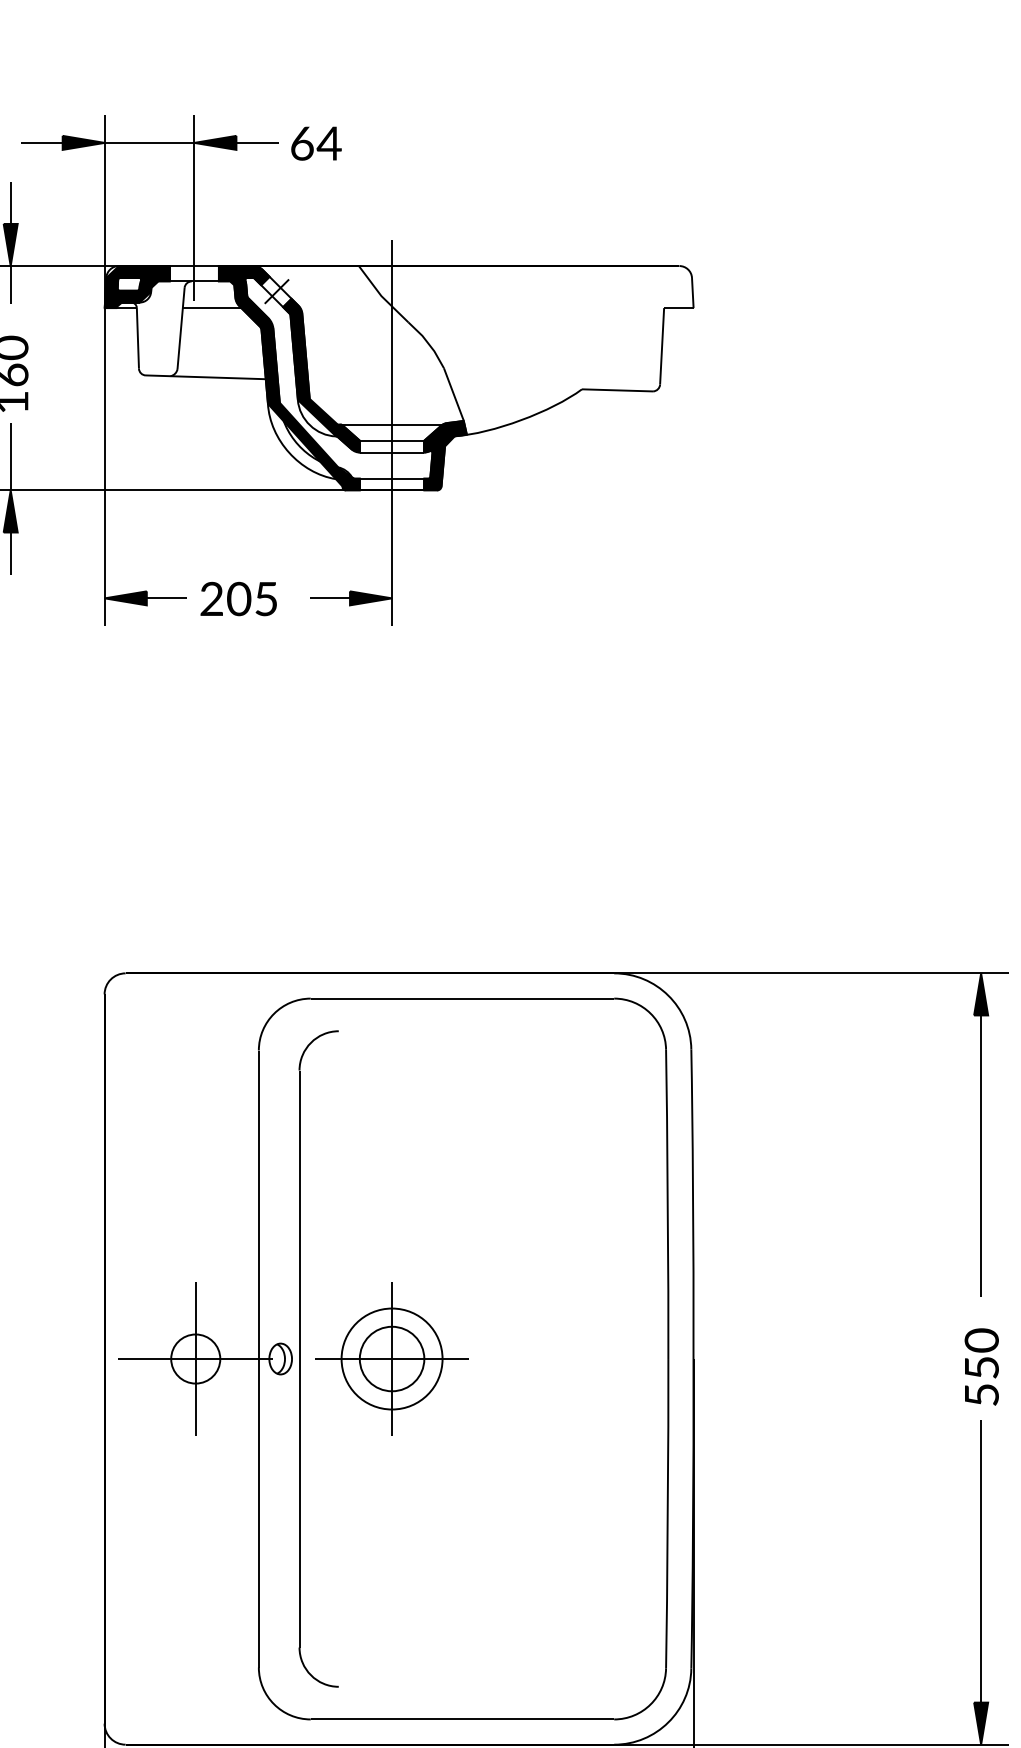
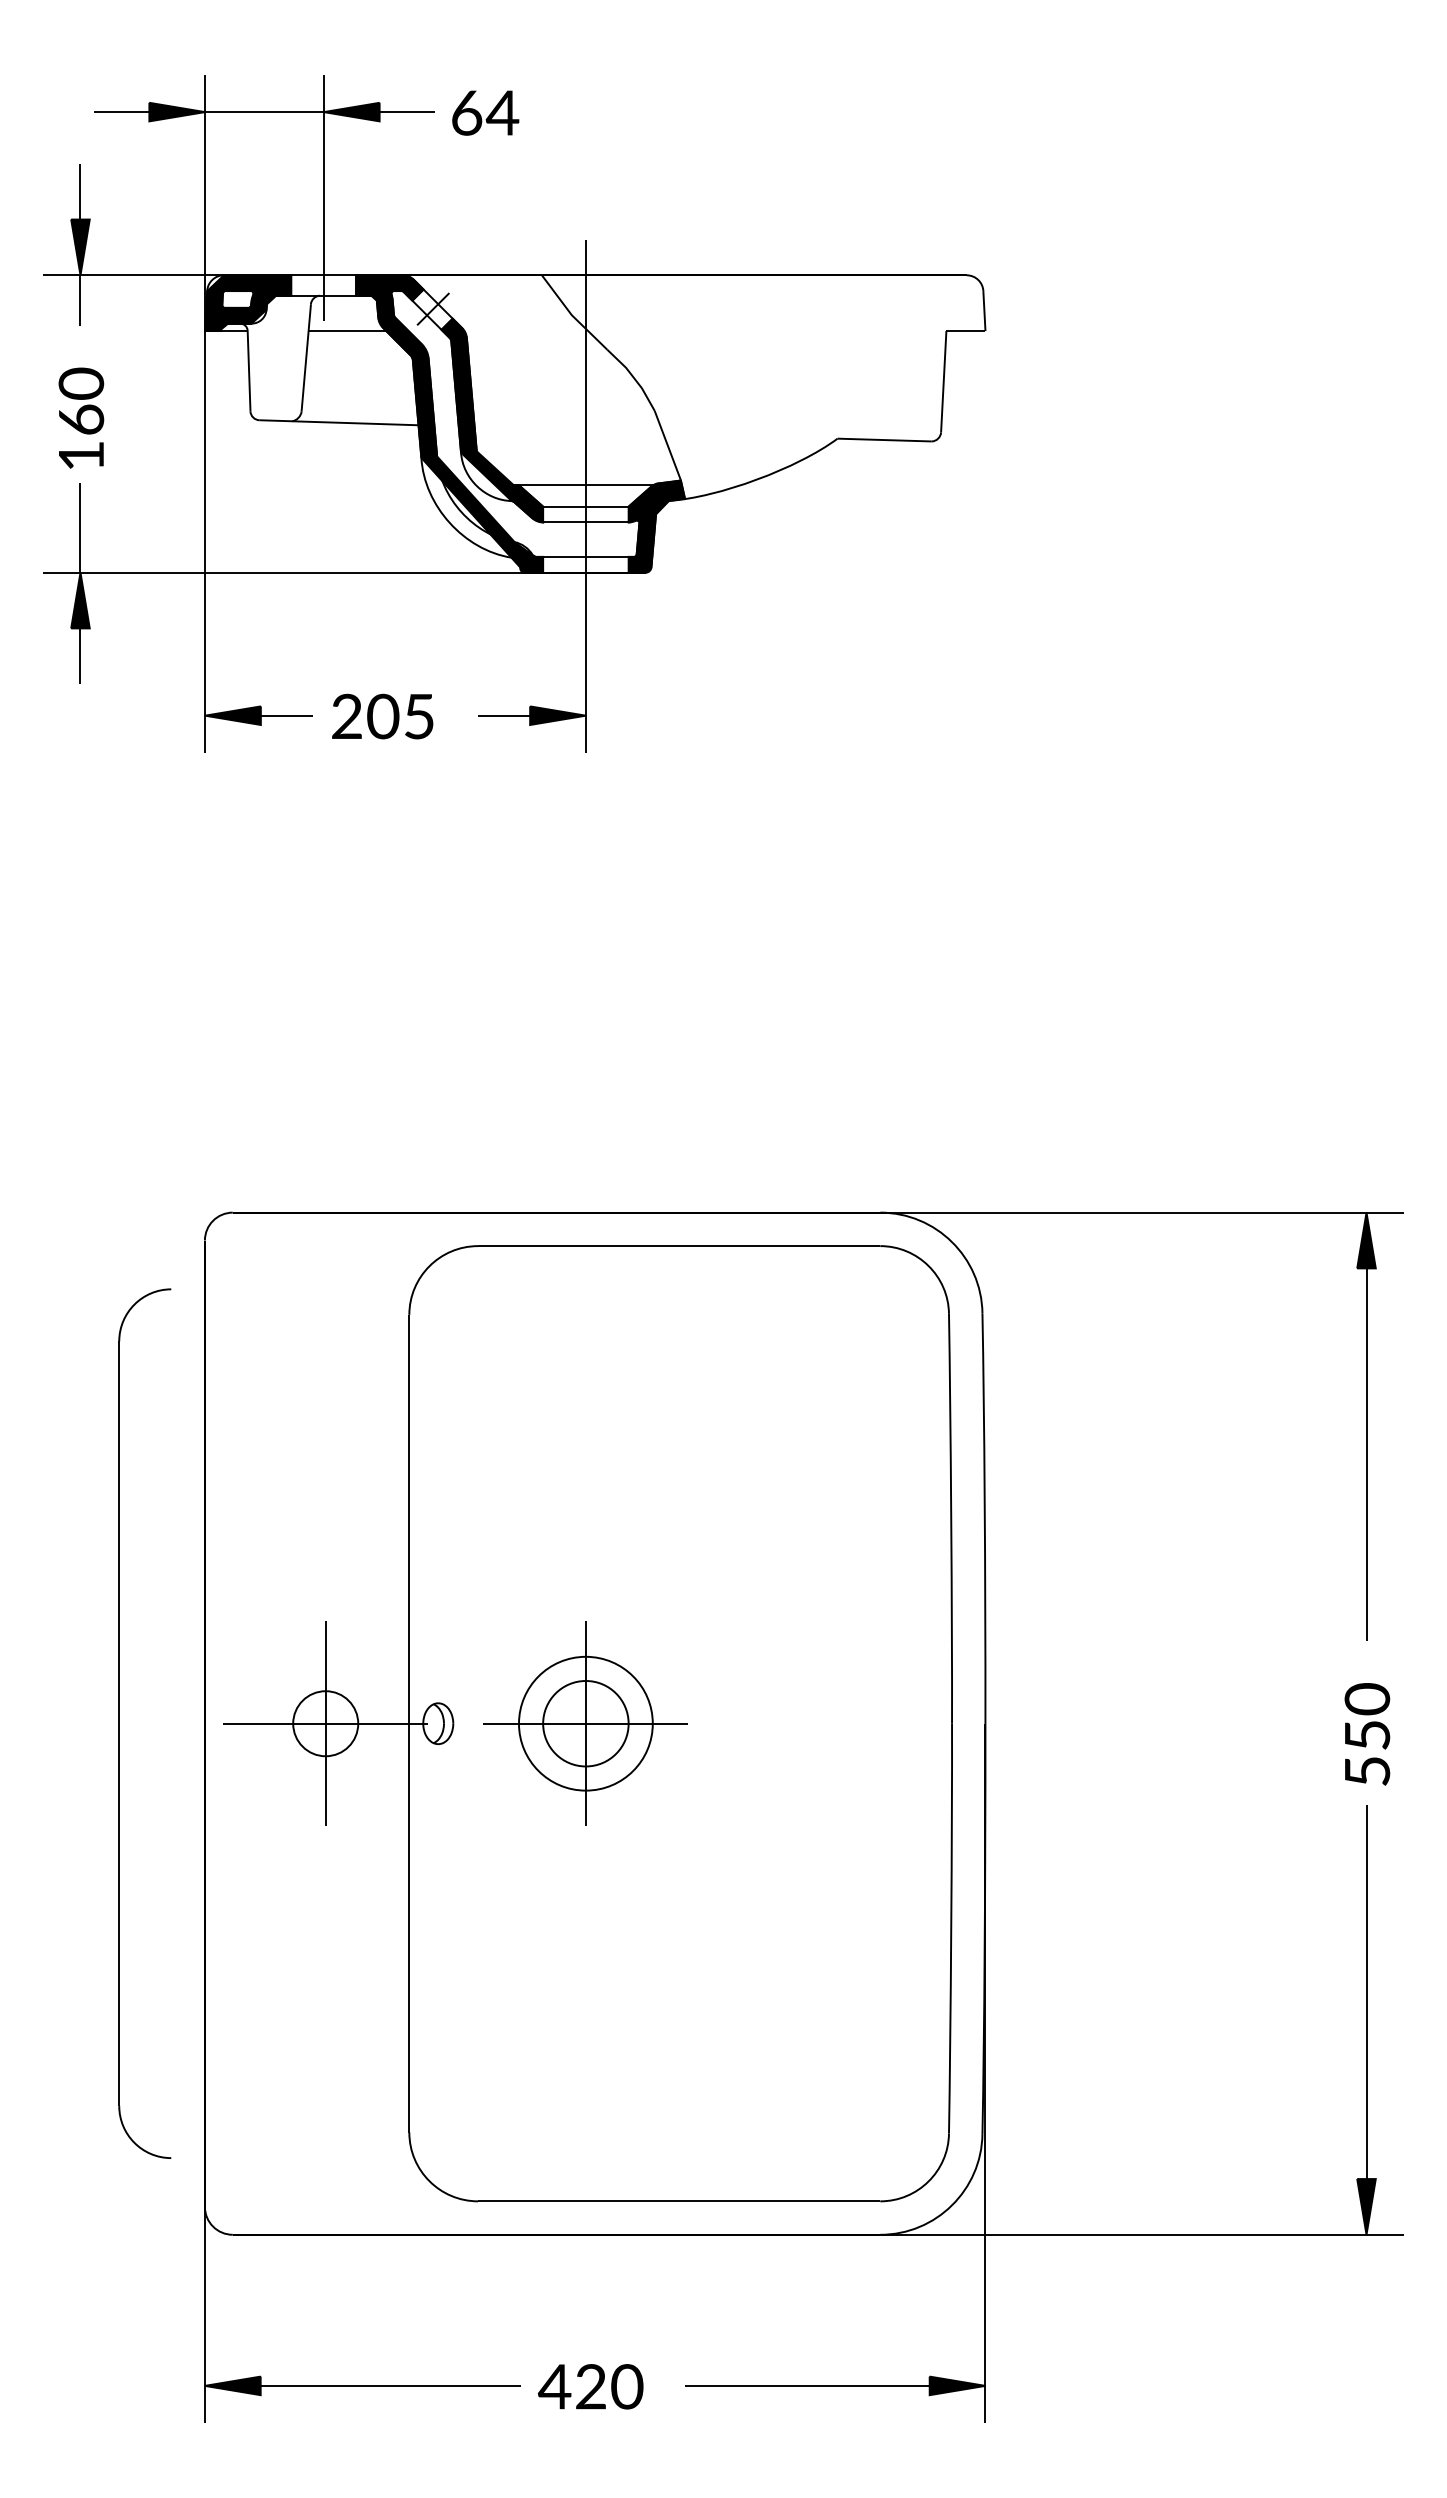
part: (299, 1358) -> (119, 1723), moved

